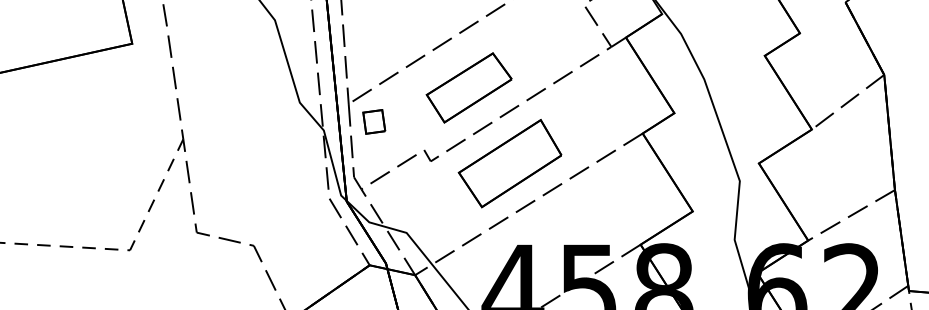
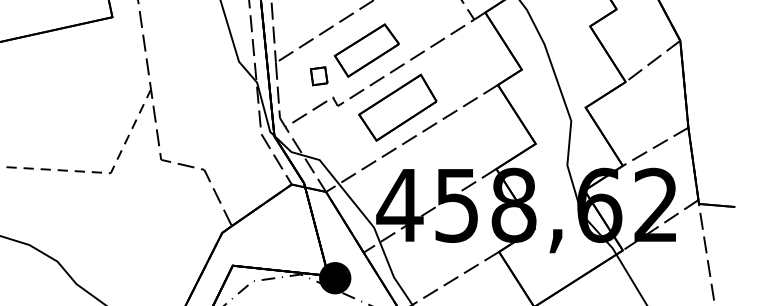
part: (374, 122) -> (319, 76), moved

